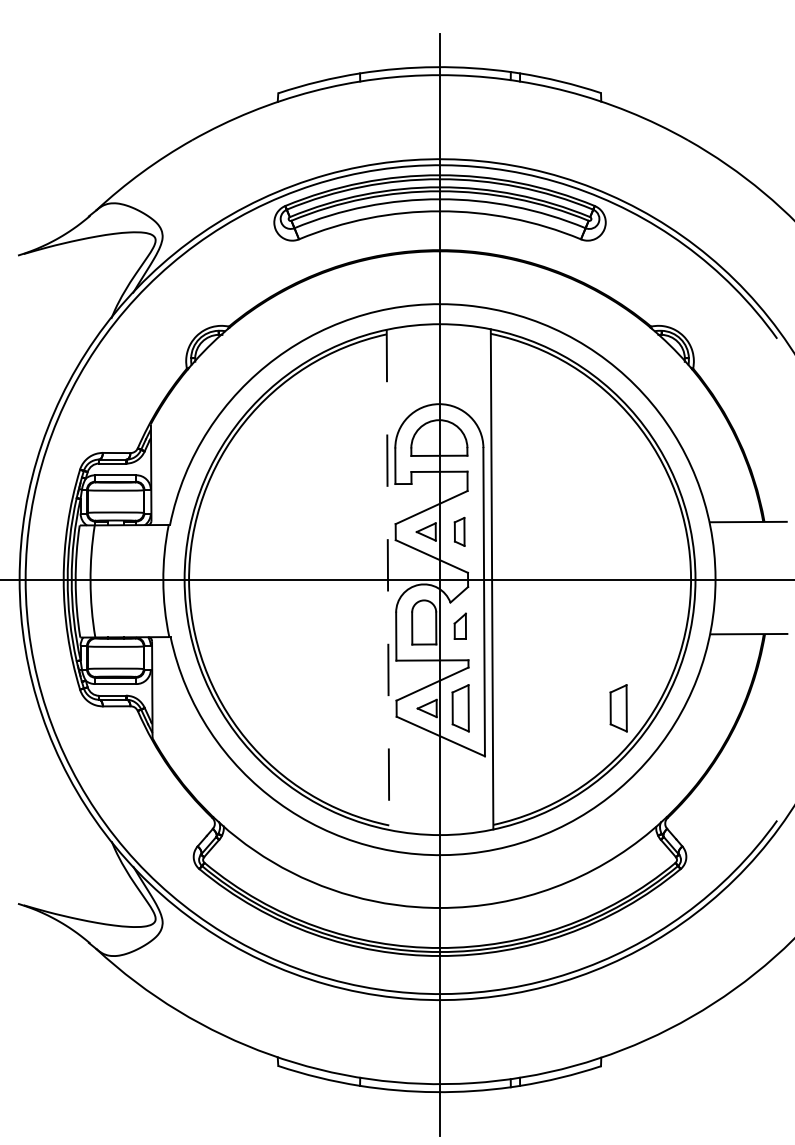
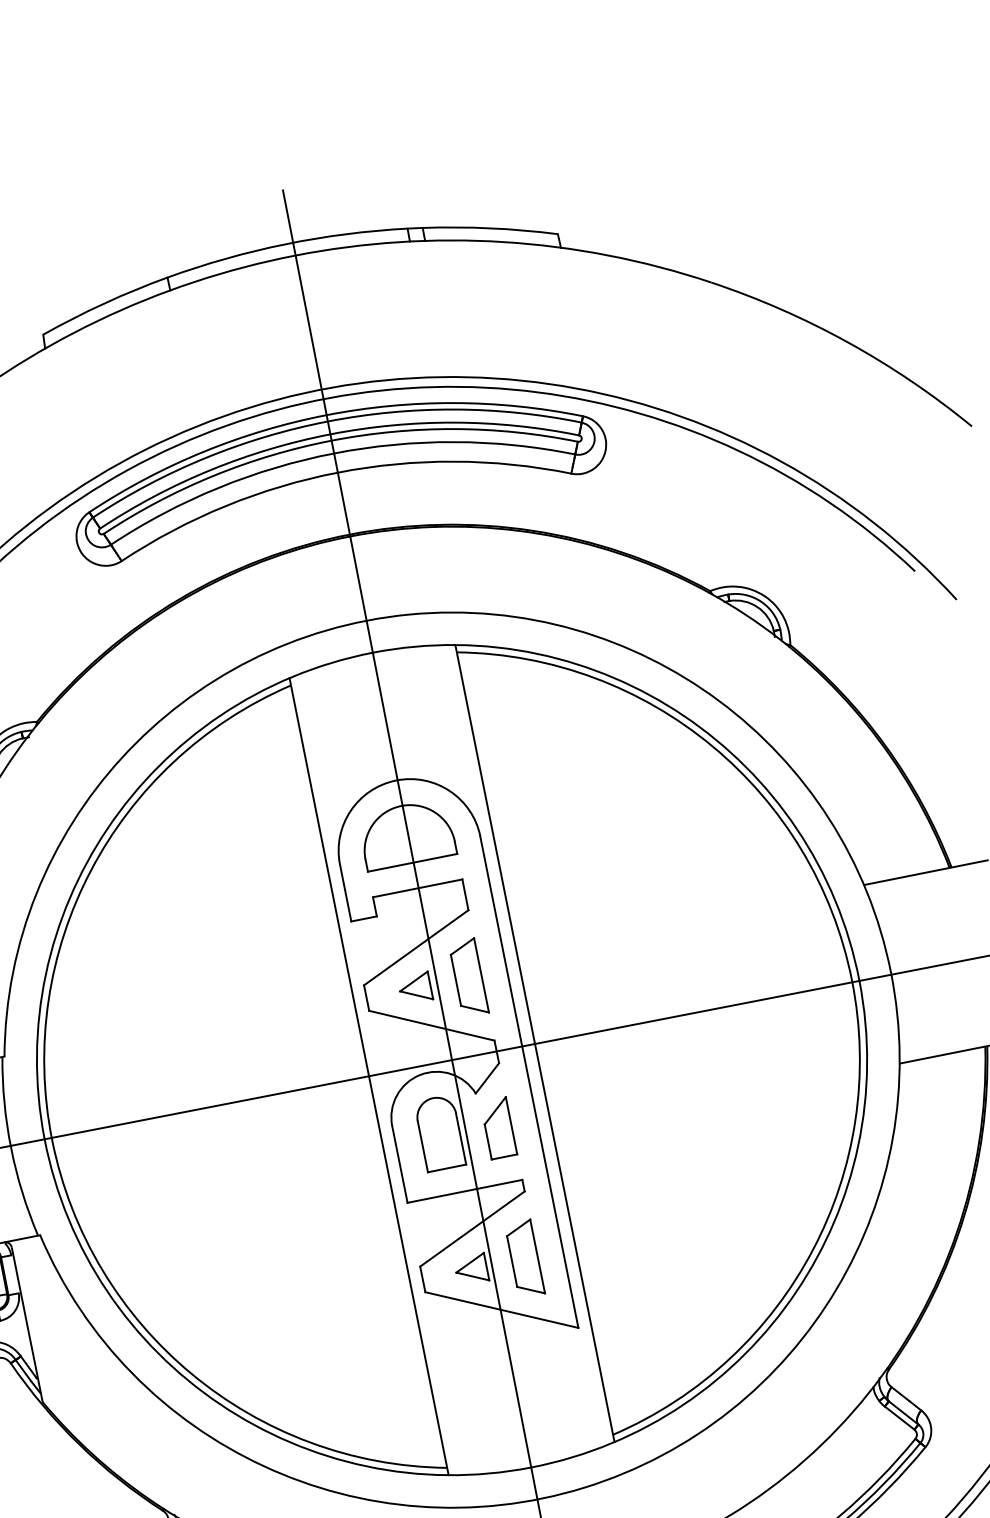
part: (459, 531) -> (468, 977), size x1.67
line: (388, 580) -> (370, 1077), dashed -> solid
part: (460, 626) -> (499, 1128), size x1.43
part: (618, 708) -> (776, 1210), removed

